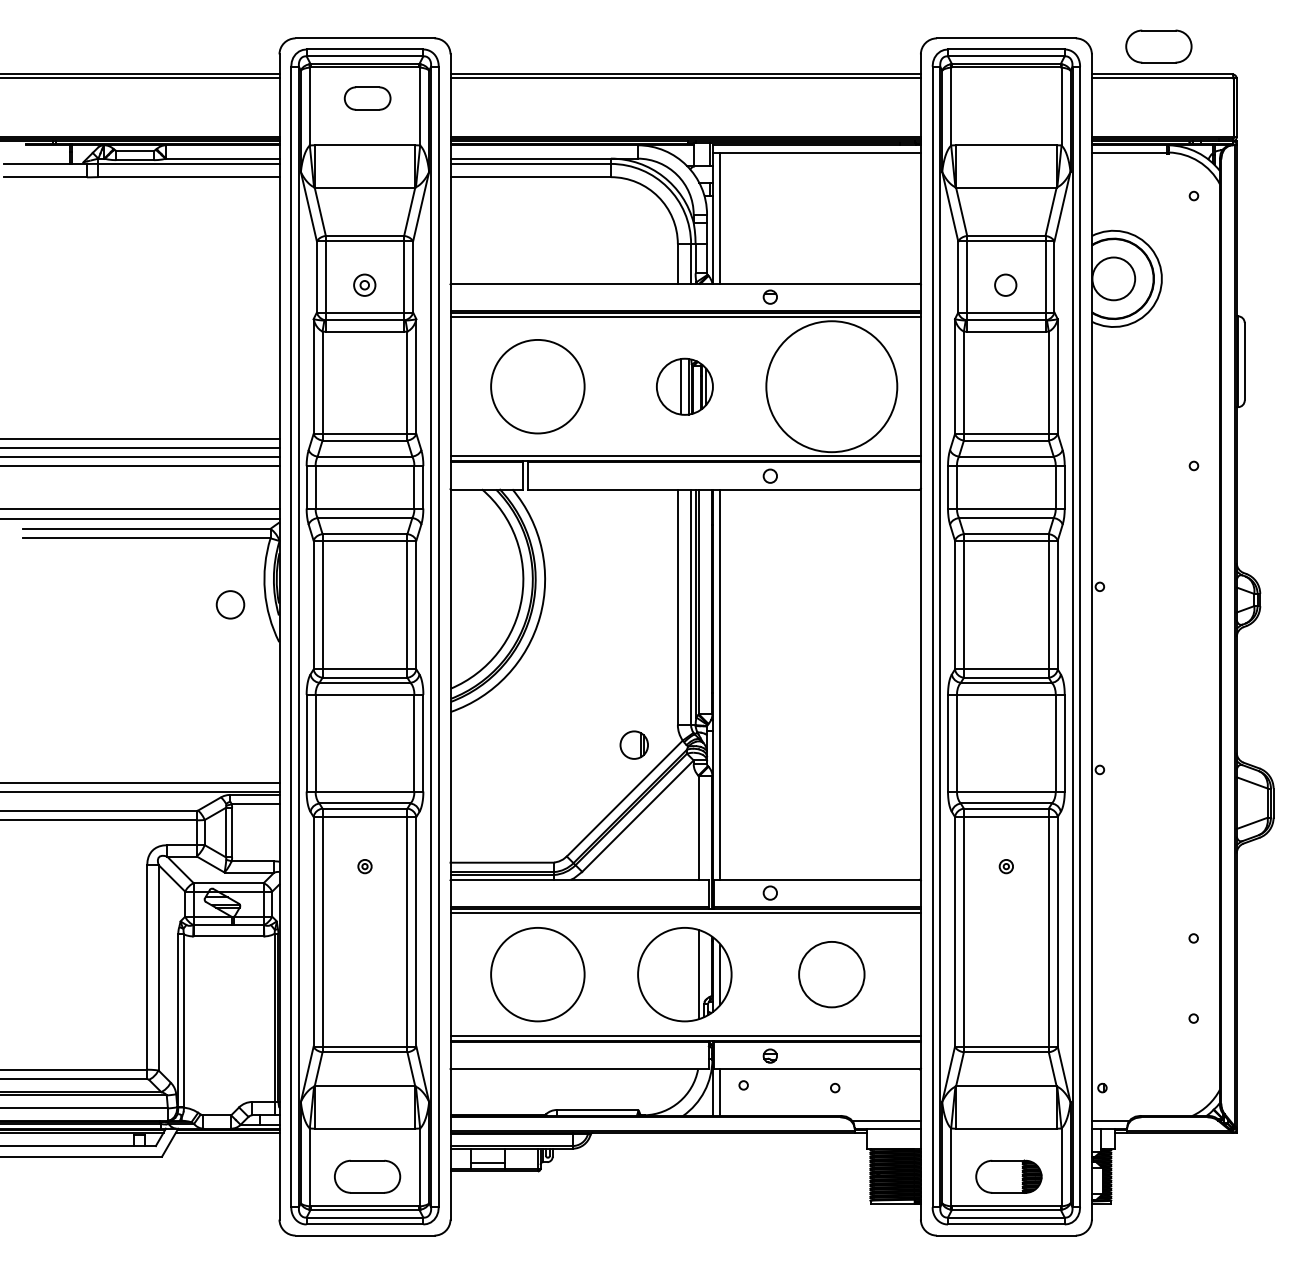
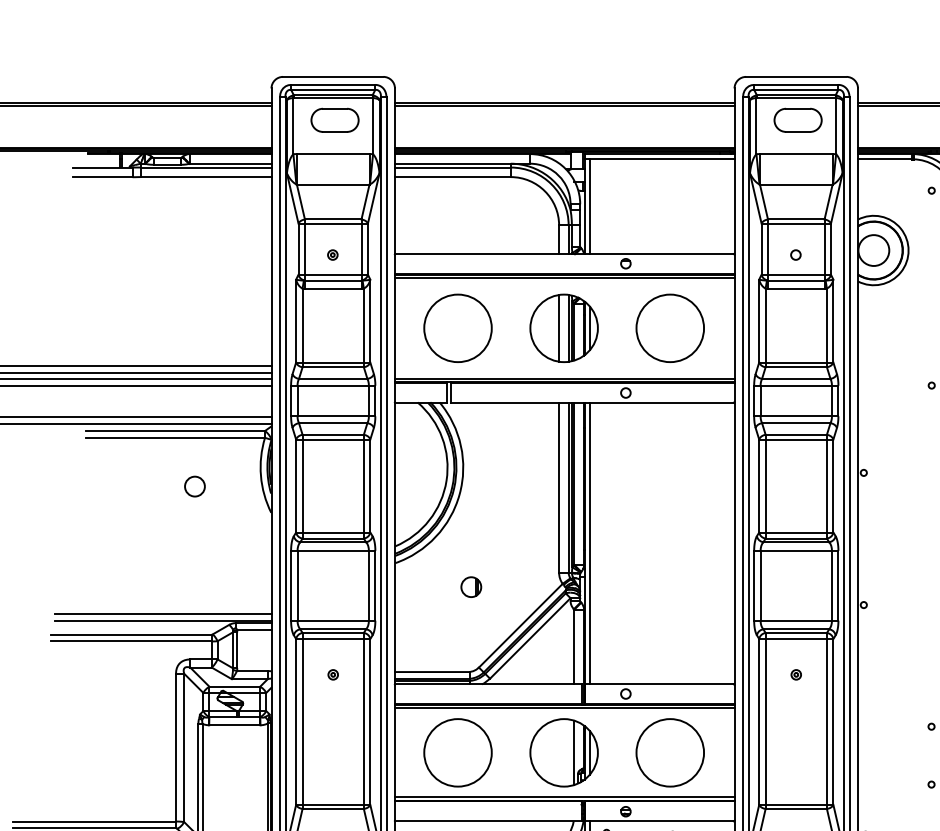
part: (1158, 46) -> (797, 120), moved
part: (367, 98) -> (335, 120), size x1.43
part: (363, 284) -> (332, 254), size x0.62
circle: (1005, 284) -> (795, 254), size x0.62
part: (684, 386) -> (563, 328), size x1.67
circle: (831, 386) -> (670, 328), size x0.71
circle: (230, 604) -> (194, 486), moved
part: (633, 744) -> (470, 586), moved
circle: (831, 974) -> (670, 752), size x1.43

